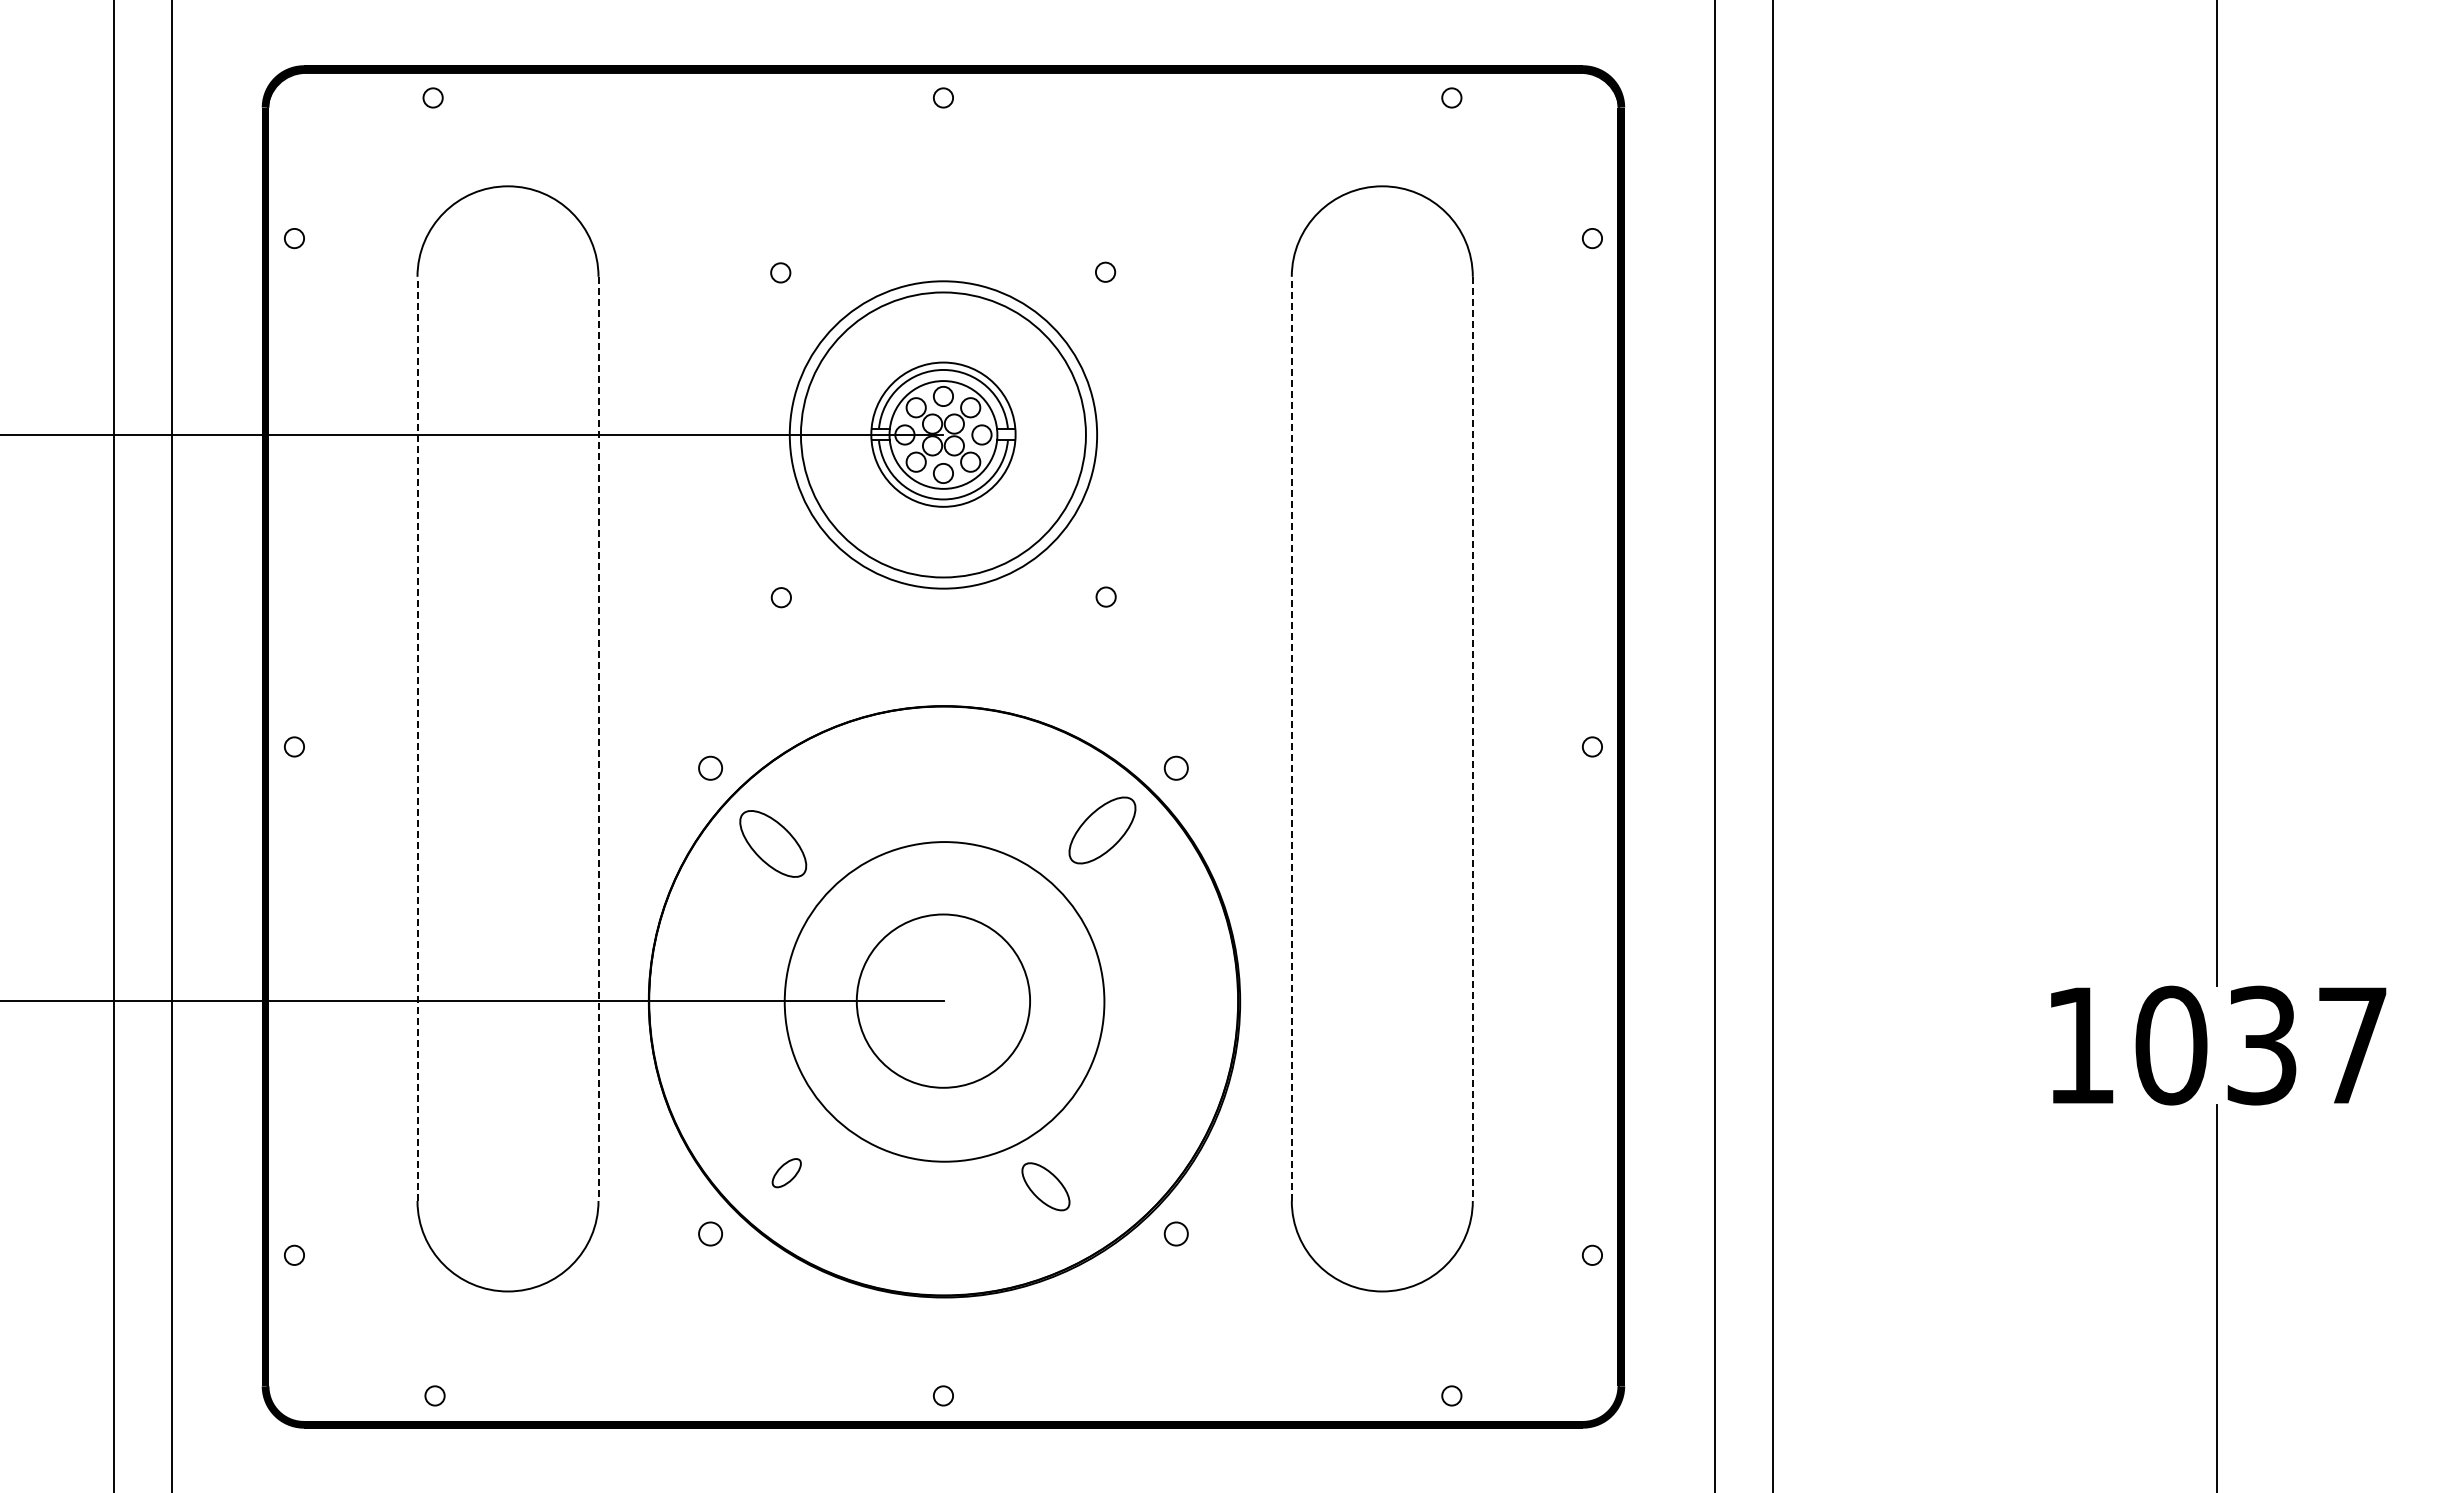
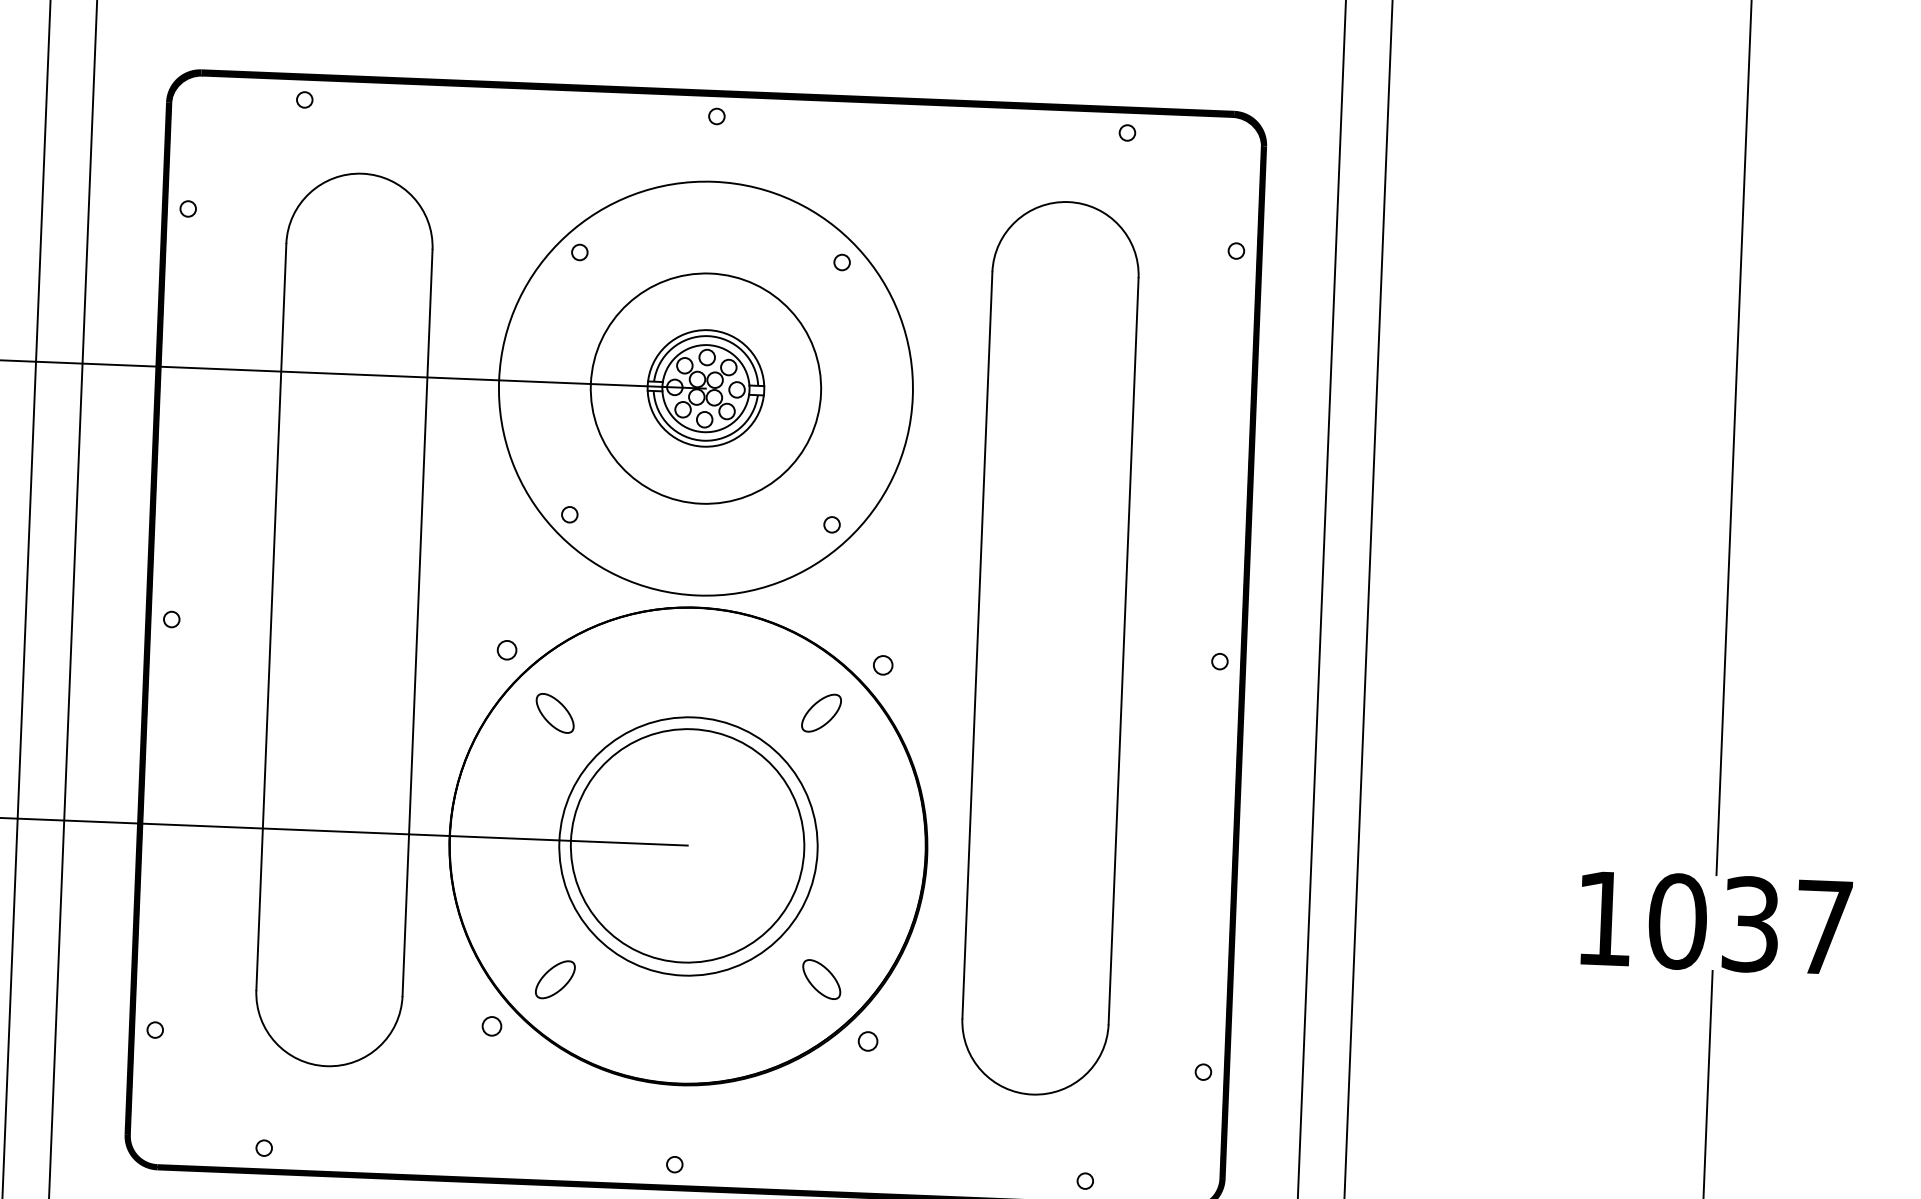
circle: (943, 434) -> (706, 388), size x1.67
line: (417, 738) -> (271, 616), dashed -> solid
line: (1291, 738) -> (977, 645), dashed -> solid
line: (598, 739) -> (417, 623), dashed -> solid
line: (1472, 739) -> (1123, 651), dashed -> solid
part: (1102, 830) -> (821, 713), size x0.71
part: (772, 843) -> (554, 713), size x0.71
circle: (943, 1000) -> (687, 845), size x1.67
part: (786, 1172) -> (555, 979), size x1.67
part: (1045, 1186) -> (821, 979), moved

